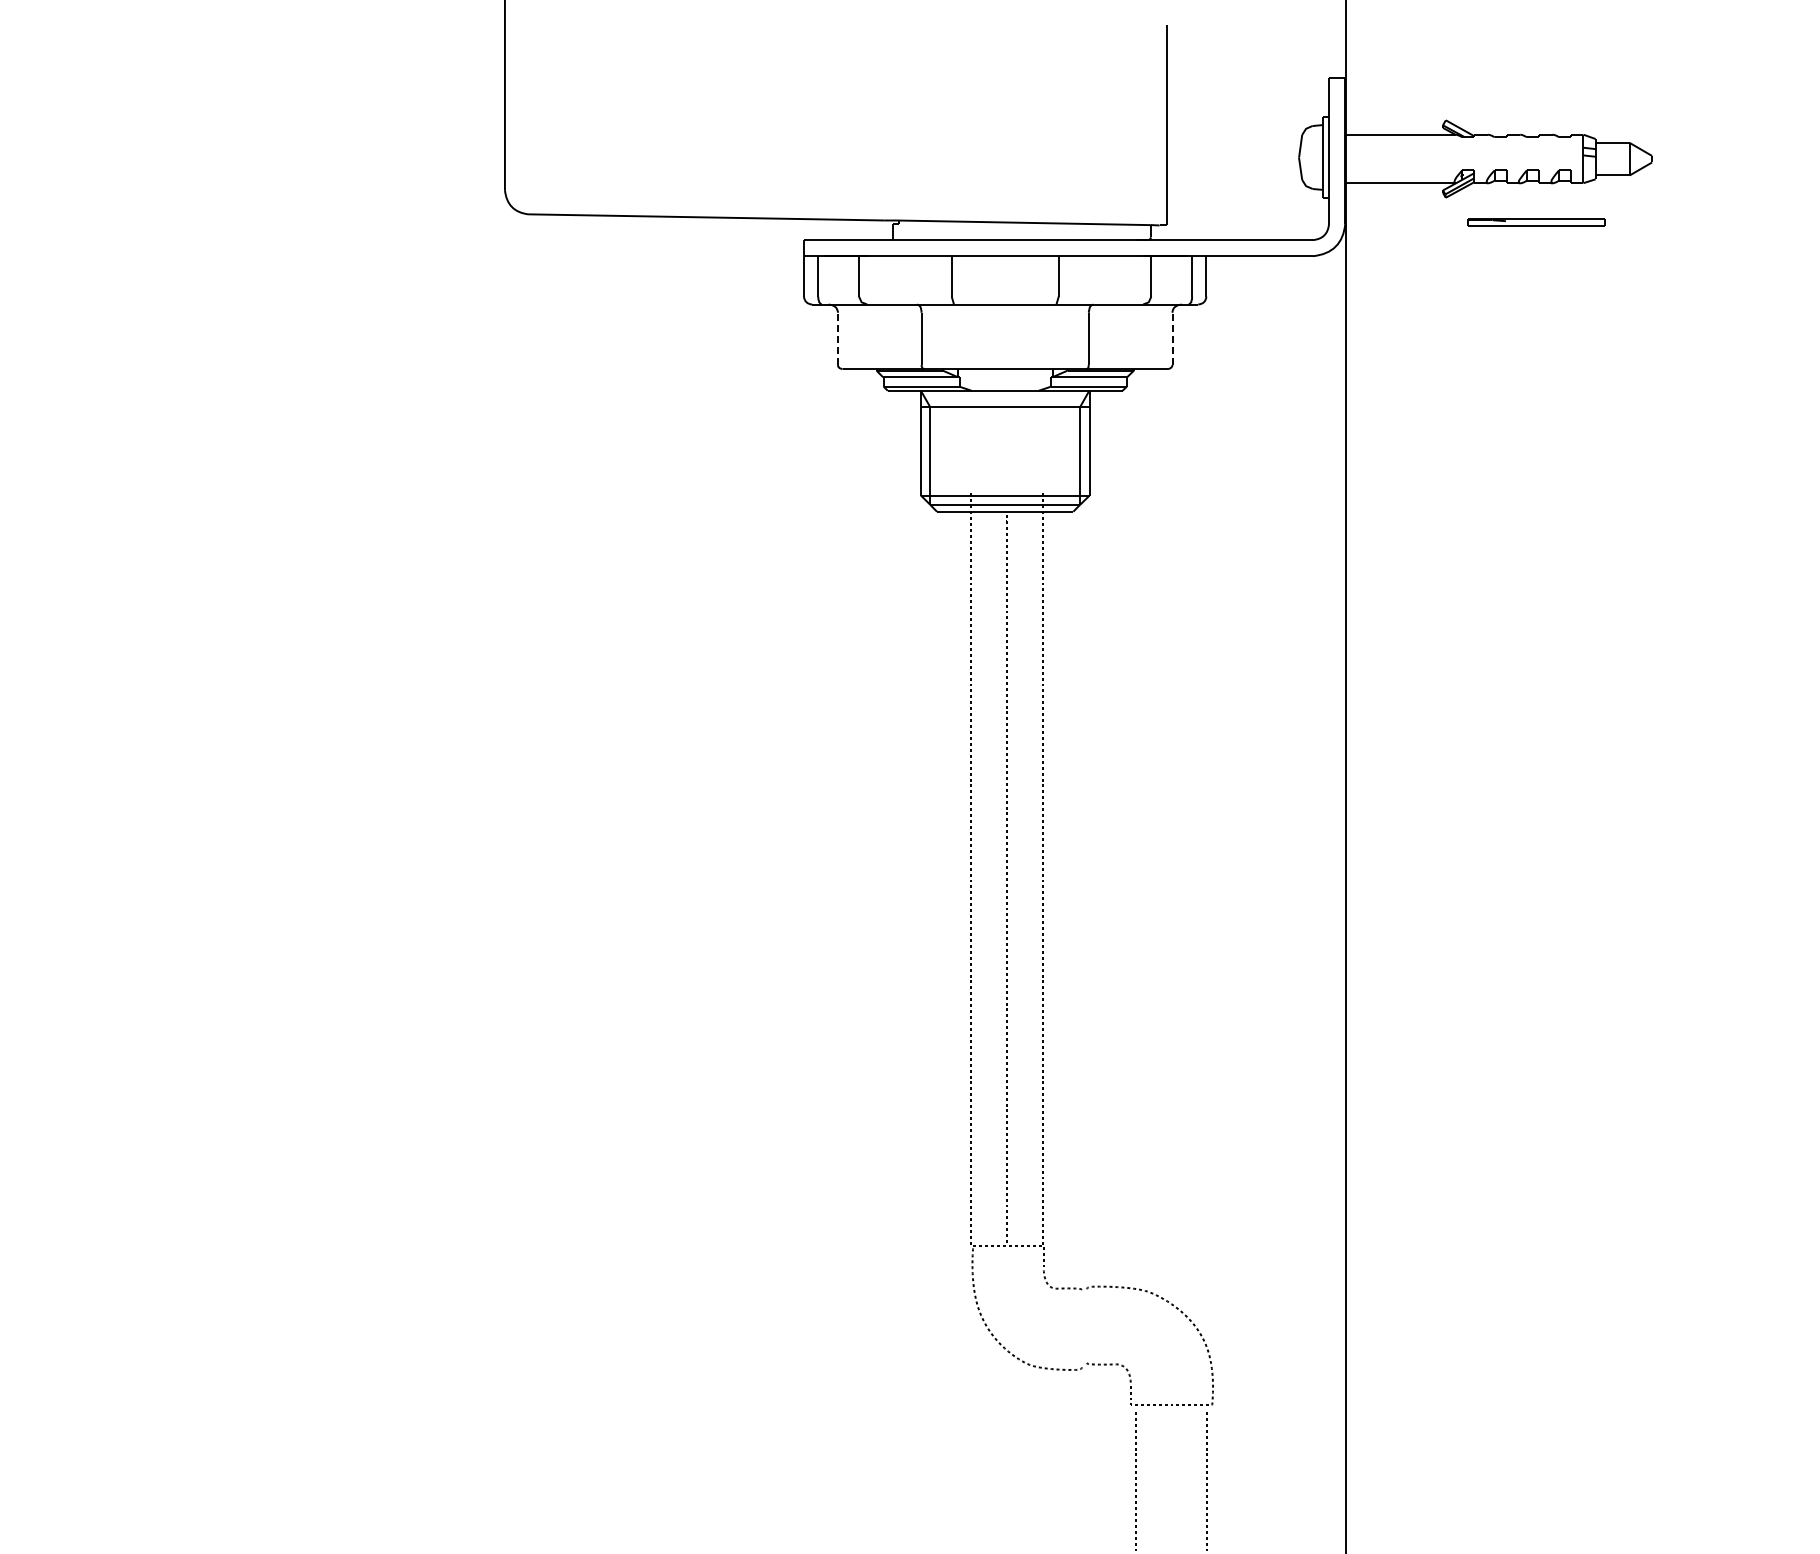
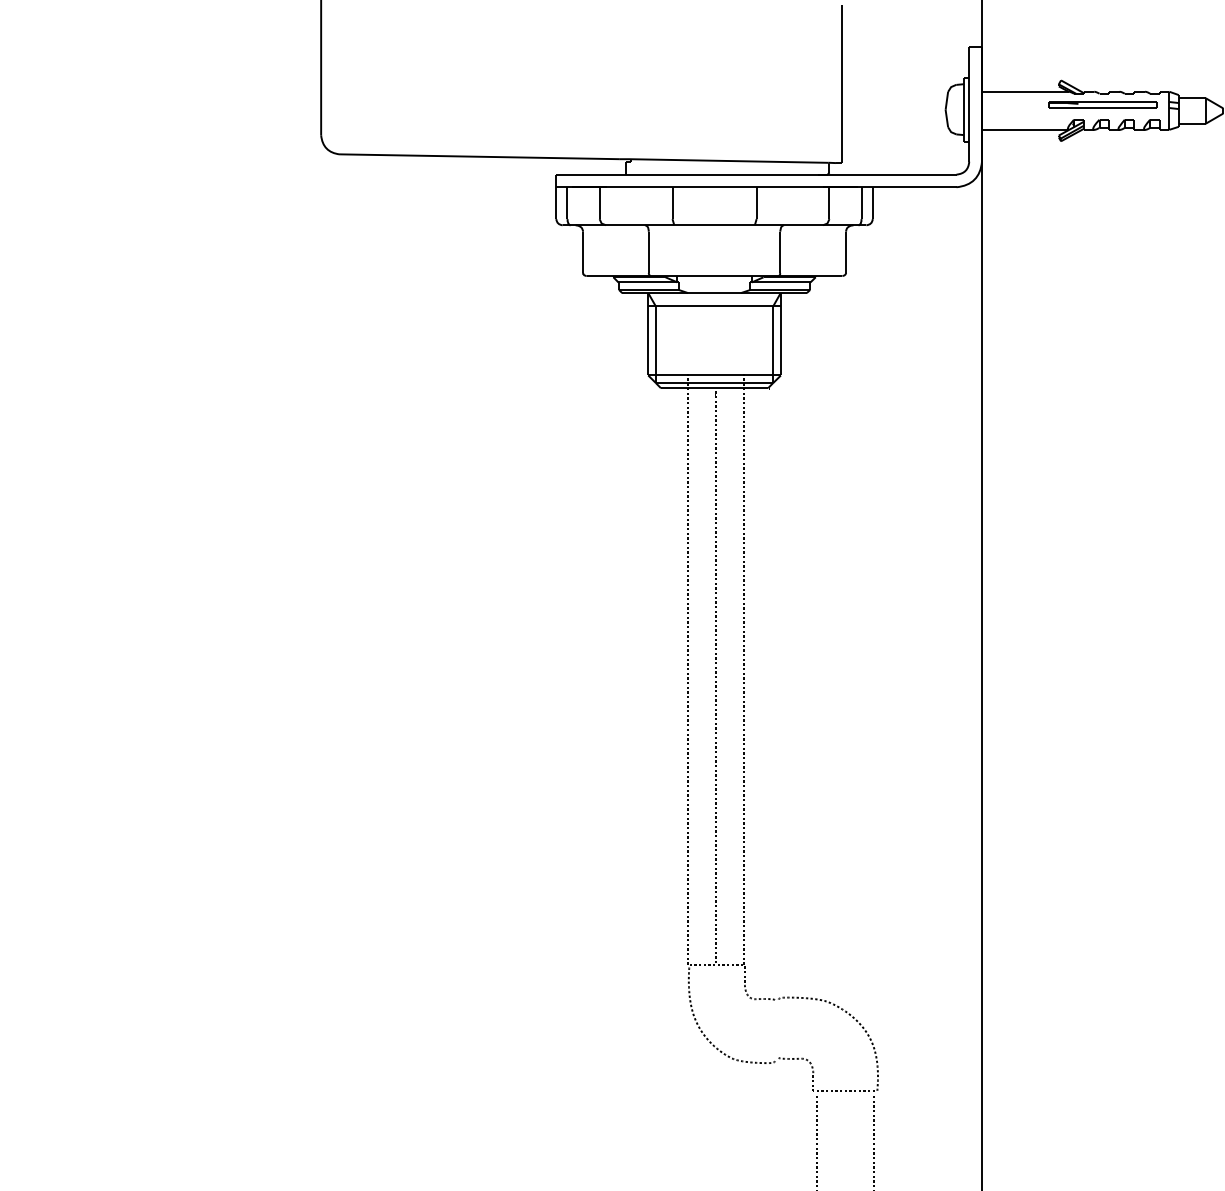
part: (1536, 222) -> (1102, 104), moved
line: (837, 338) -> (582, 251), dashed -> solid
line: (1172, 338) -> (846, 251), dashed -> solid

